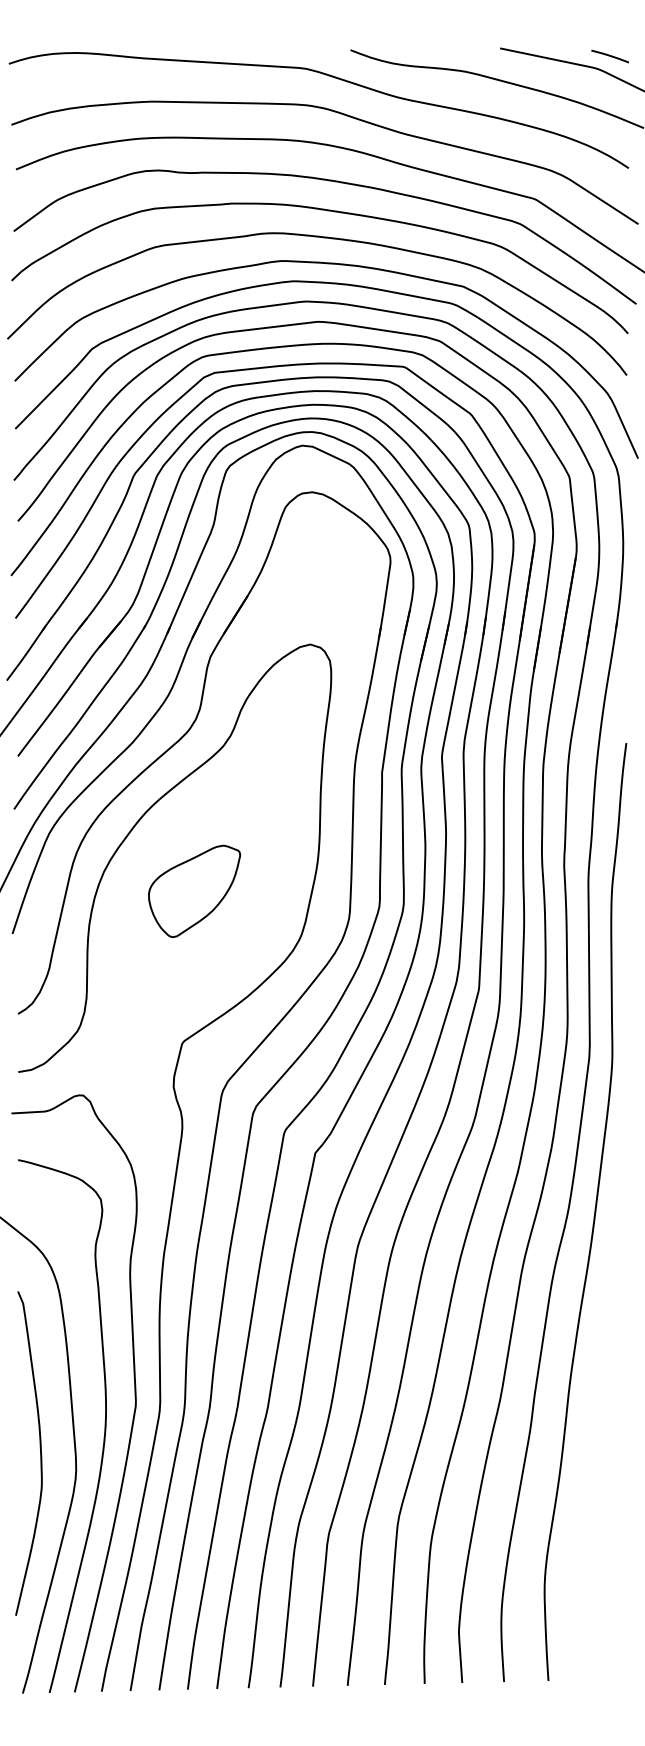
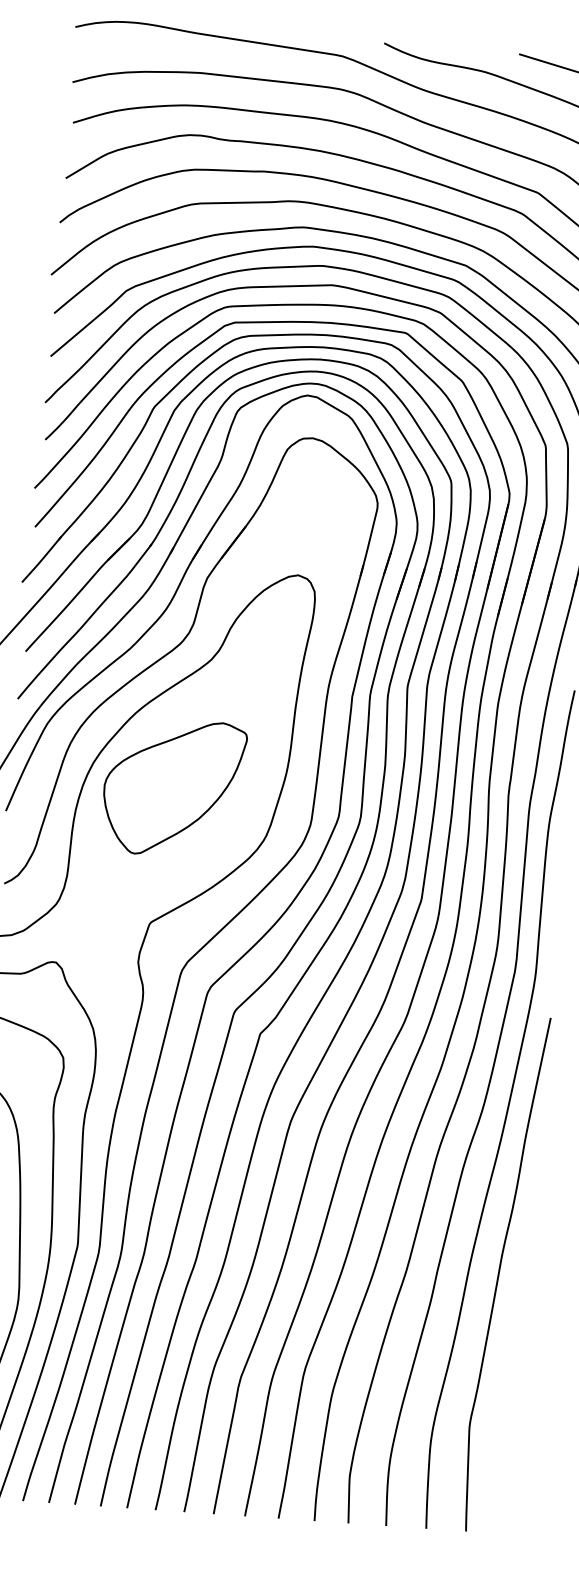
part: (194, 891) -> (173, 788), size x1.67
curve: (603, 1392) -> (499, 1273), added

